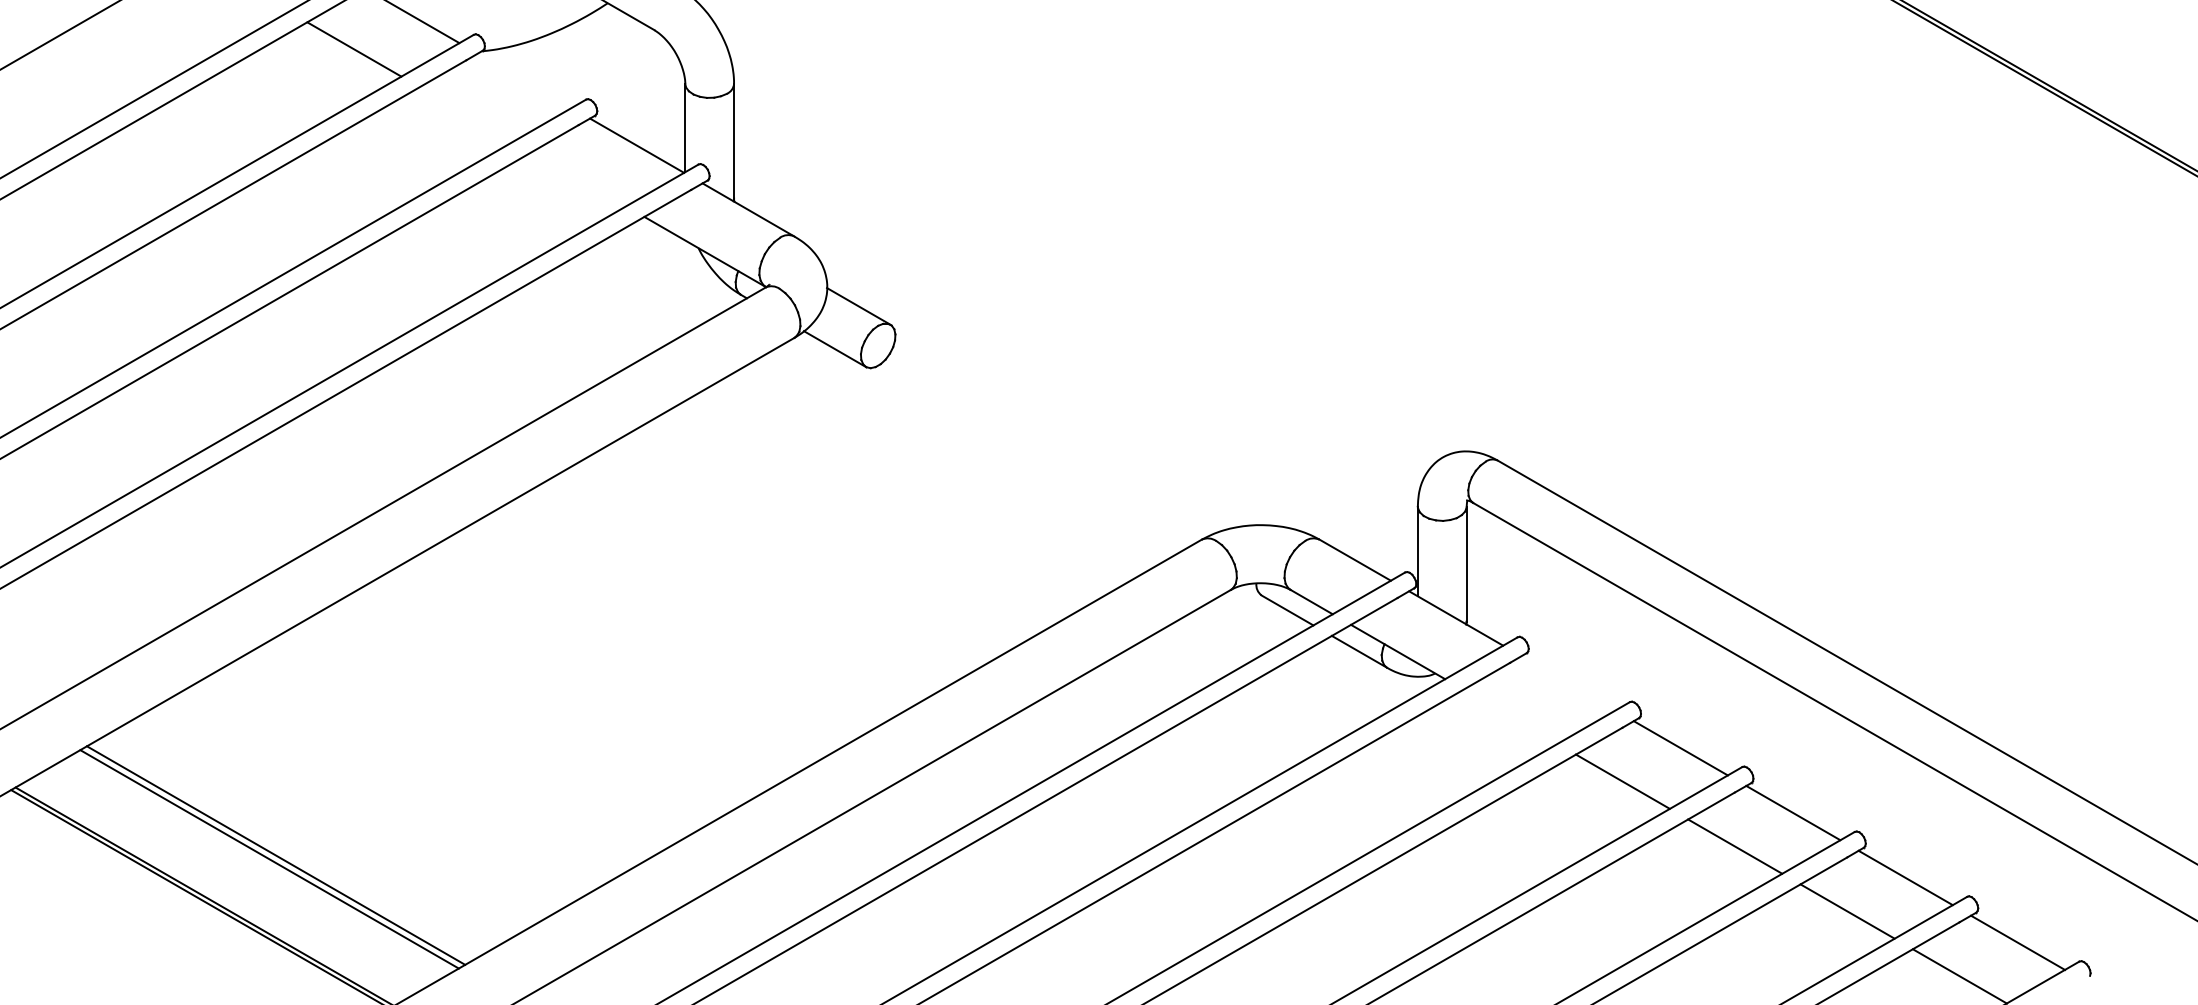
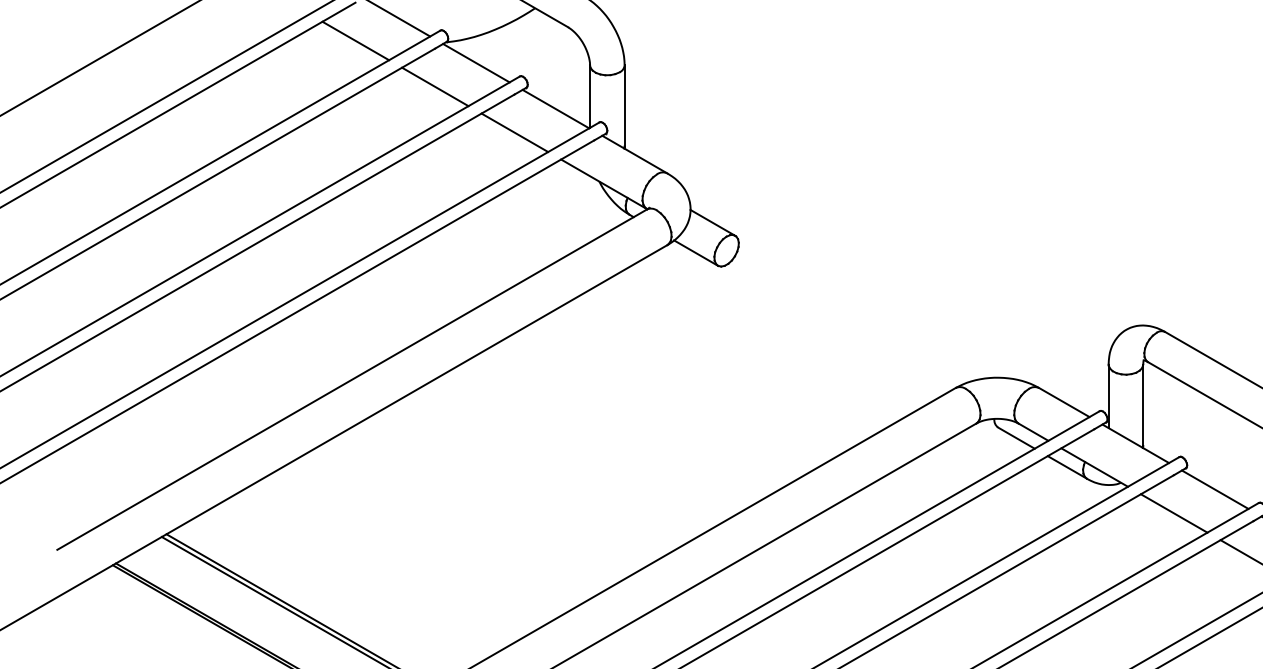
line: (524, 80) -> (476, 62), added
line: (466, 114) -> (435, 87), added
line: (579, 179) -> (515, 133), added
line: (1568, 683) -> (1215, 489), added
line: (1510, 716) -> (1174, 513), added

